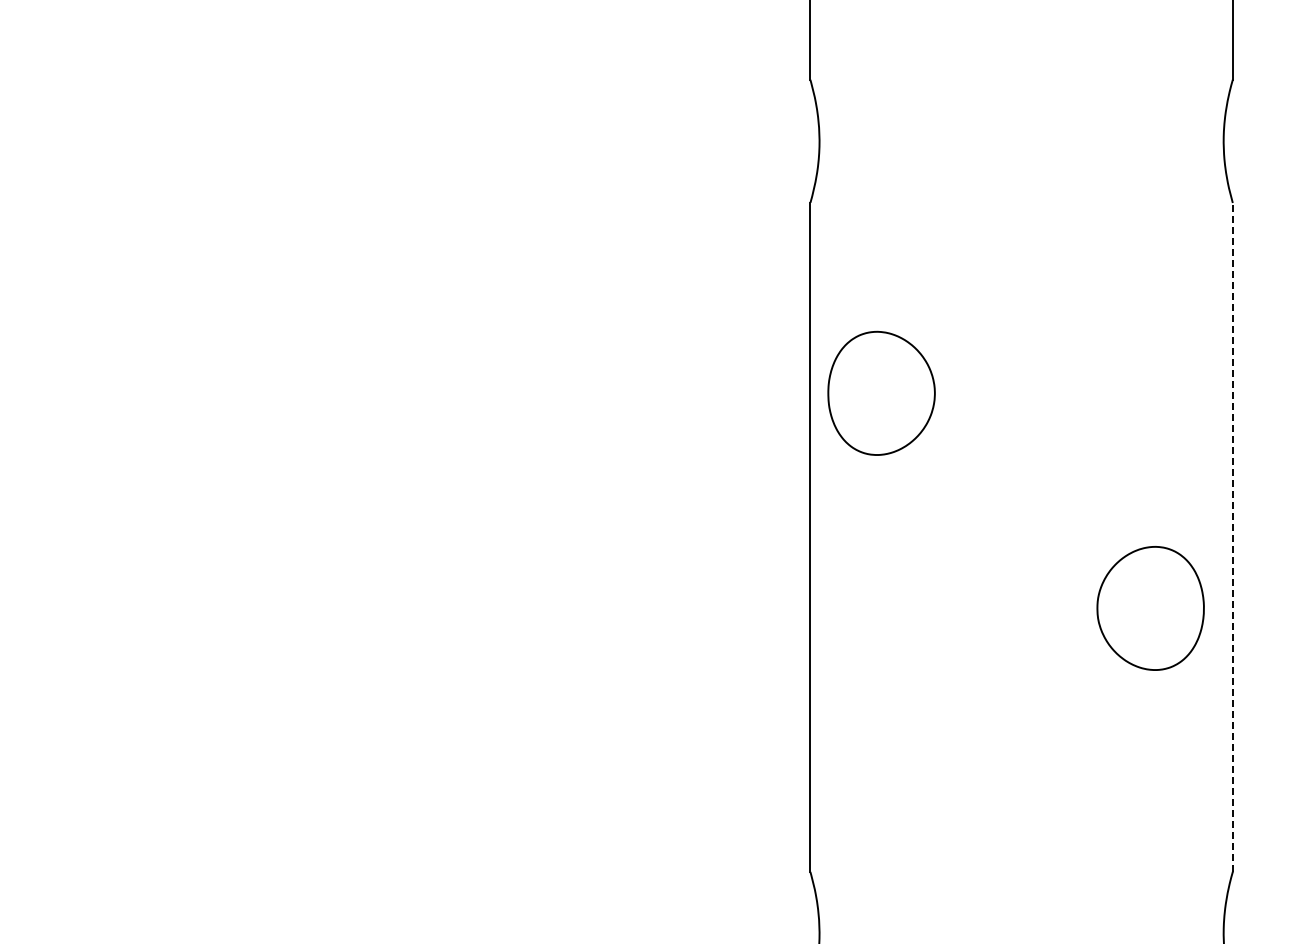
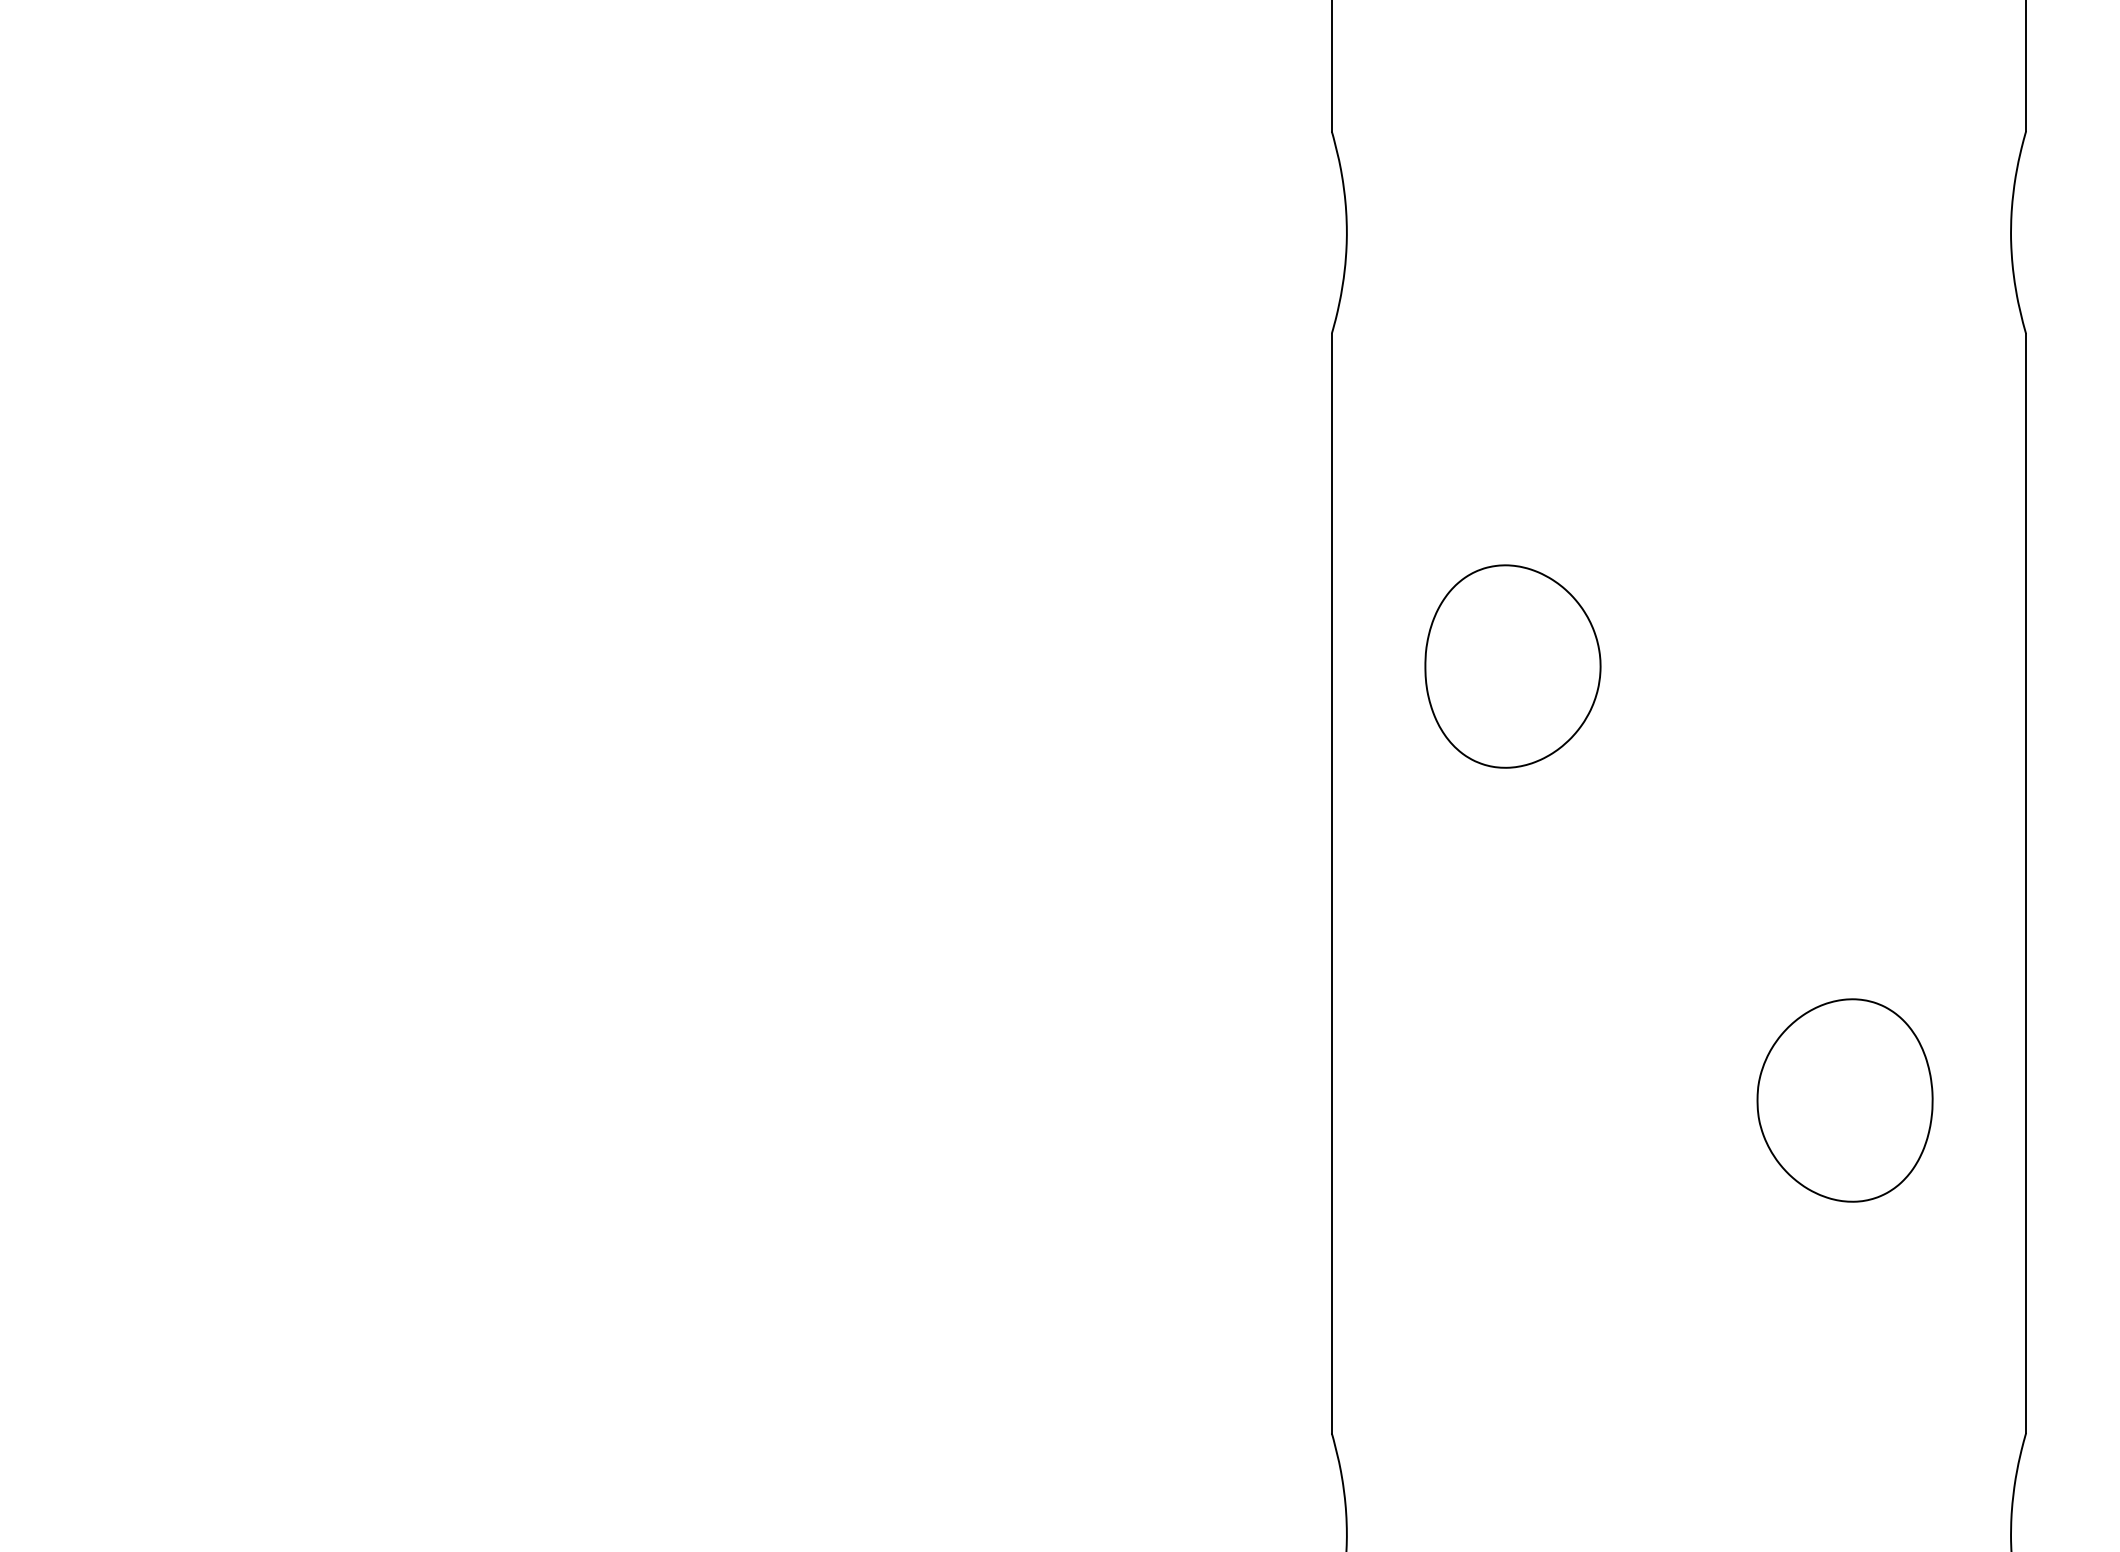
part: (881, 392) -> (1512, 665), moved
line: (1232, 536) -> (2025, 882), dashed -> solid
part: (1150, 608) -> (1844, 1100), moved

